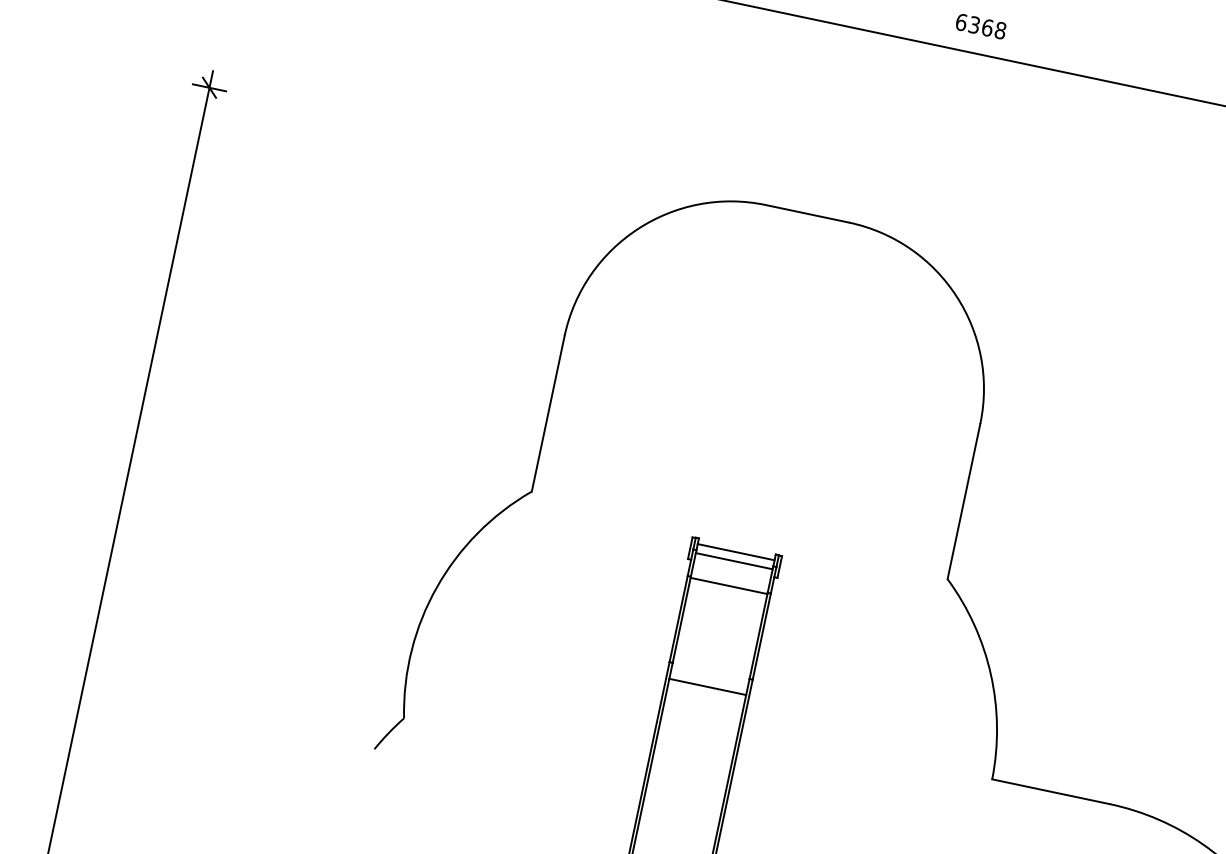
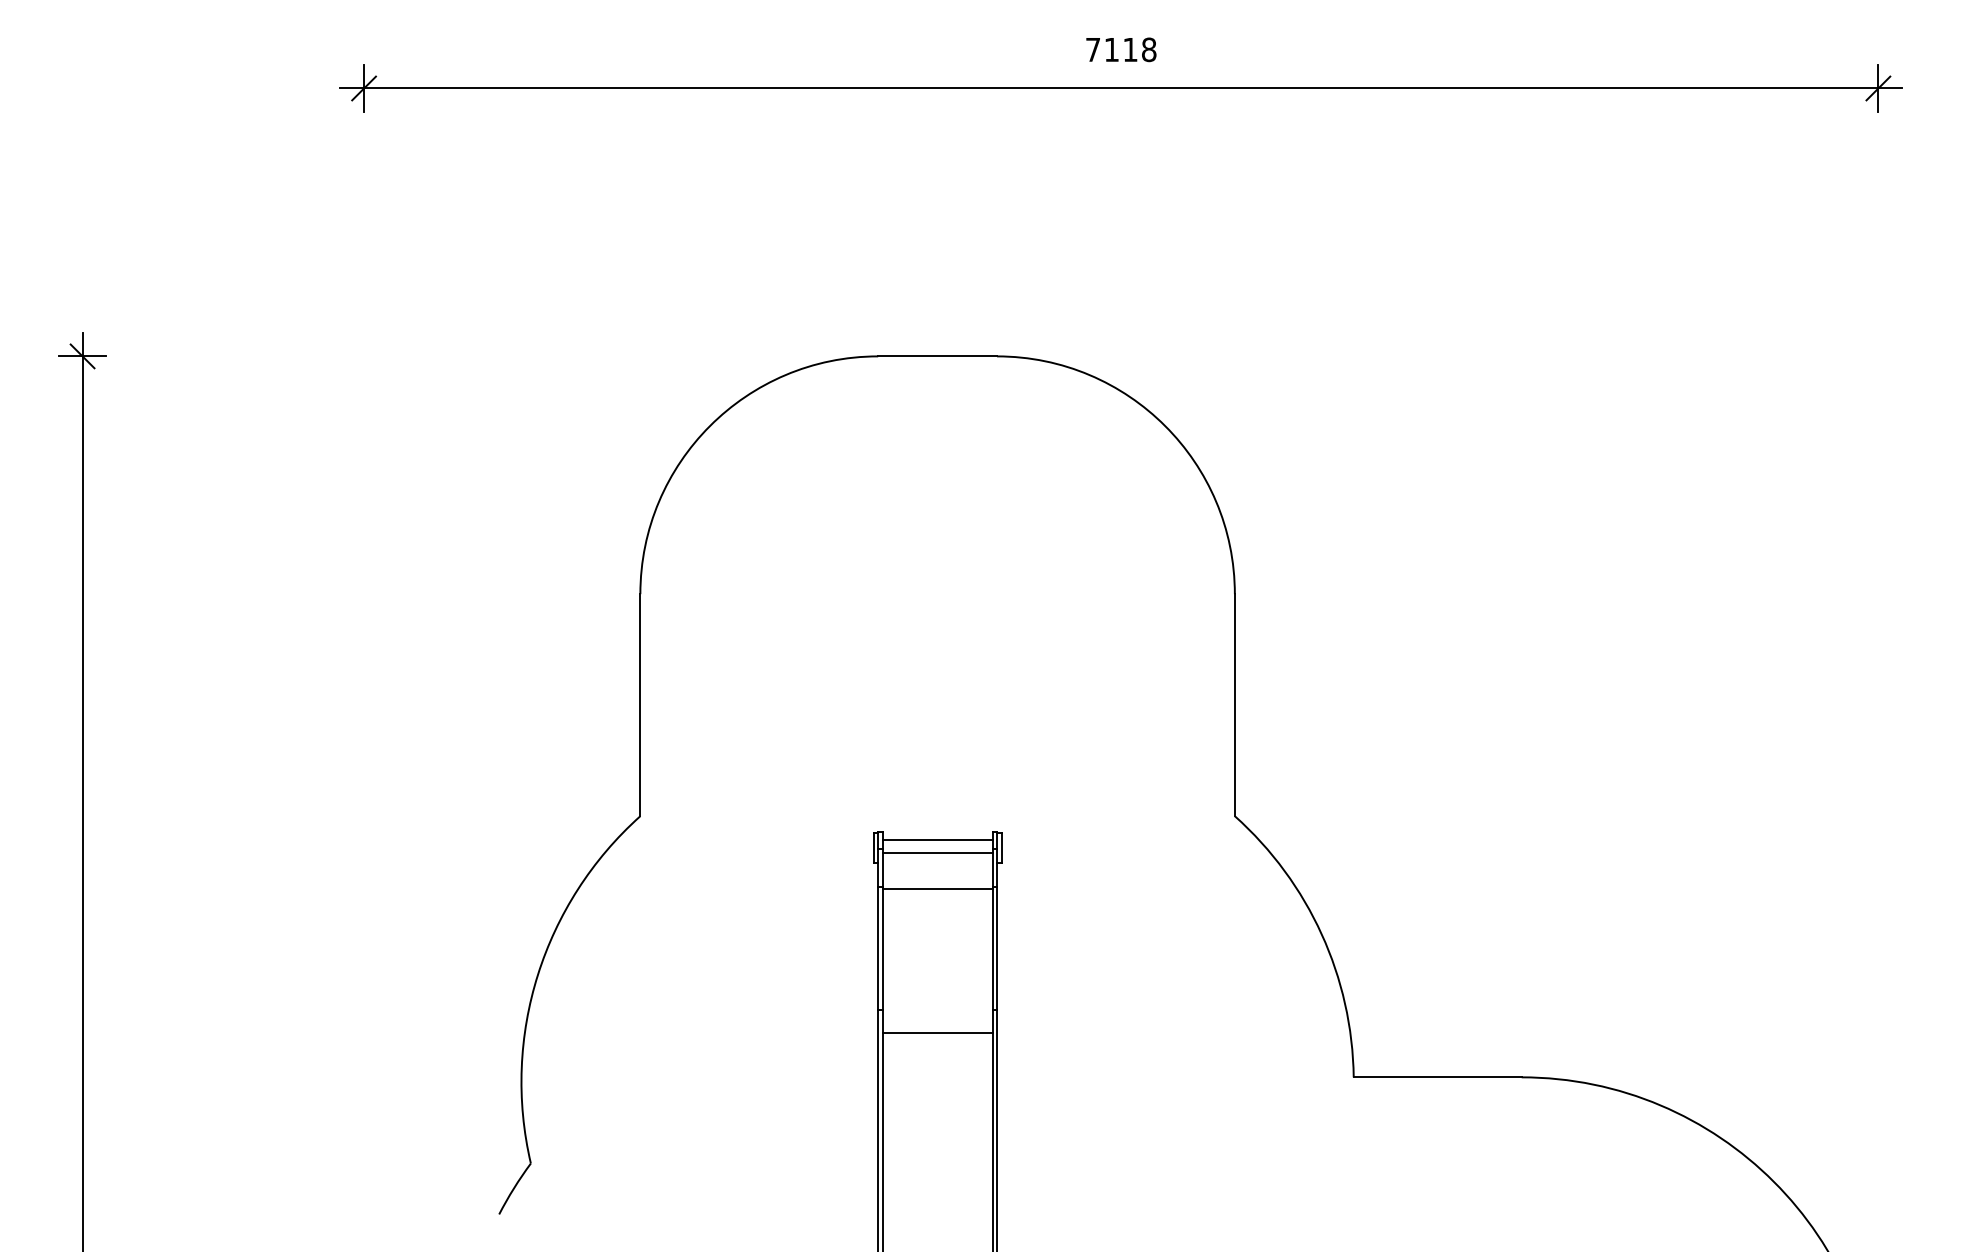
text: (974, 24) -> (1111, 49), 6368 -> 7118

